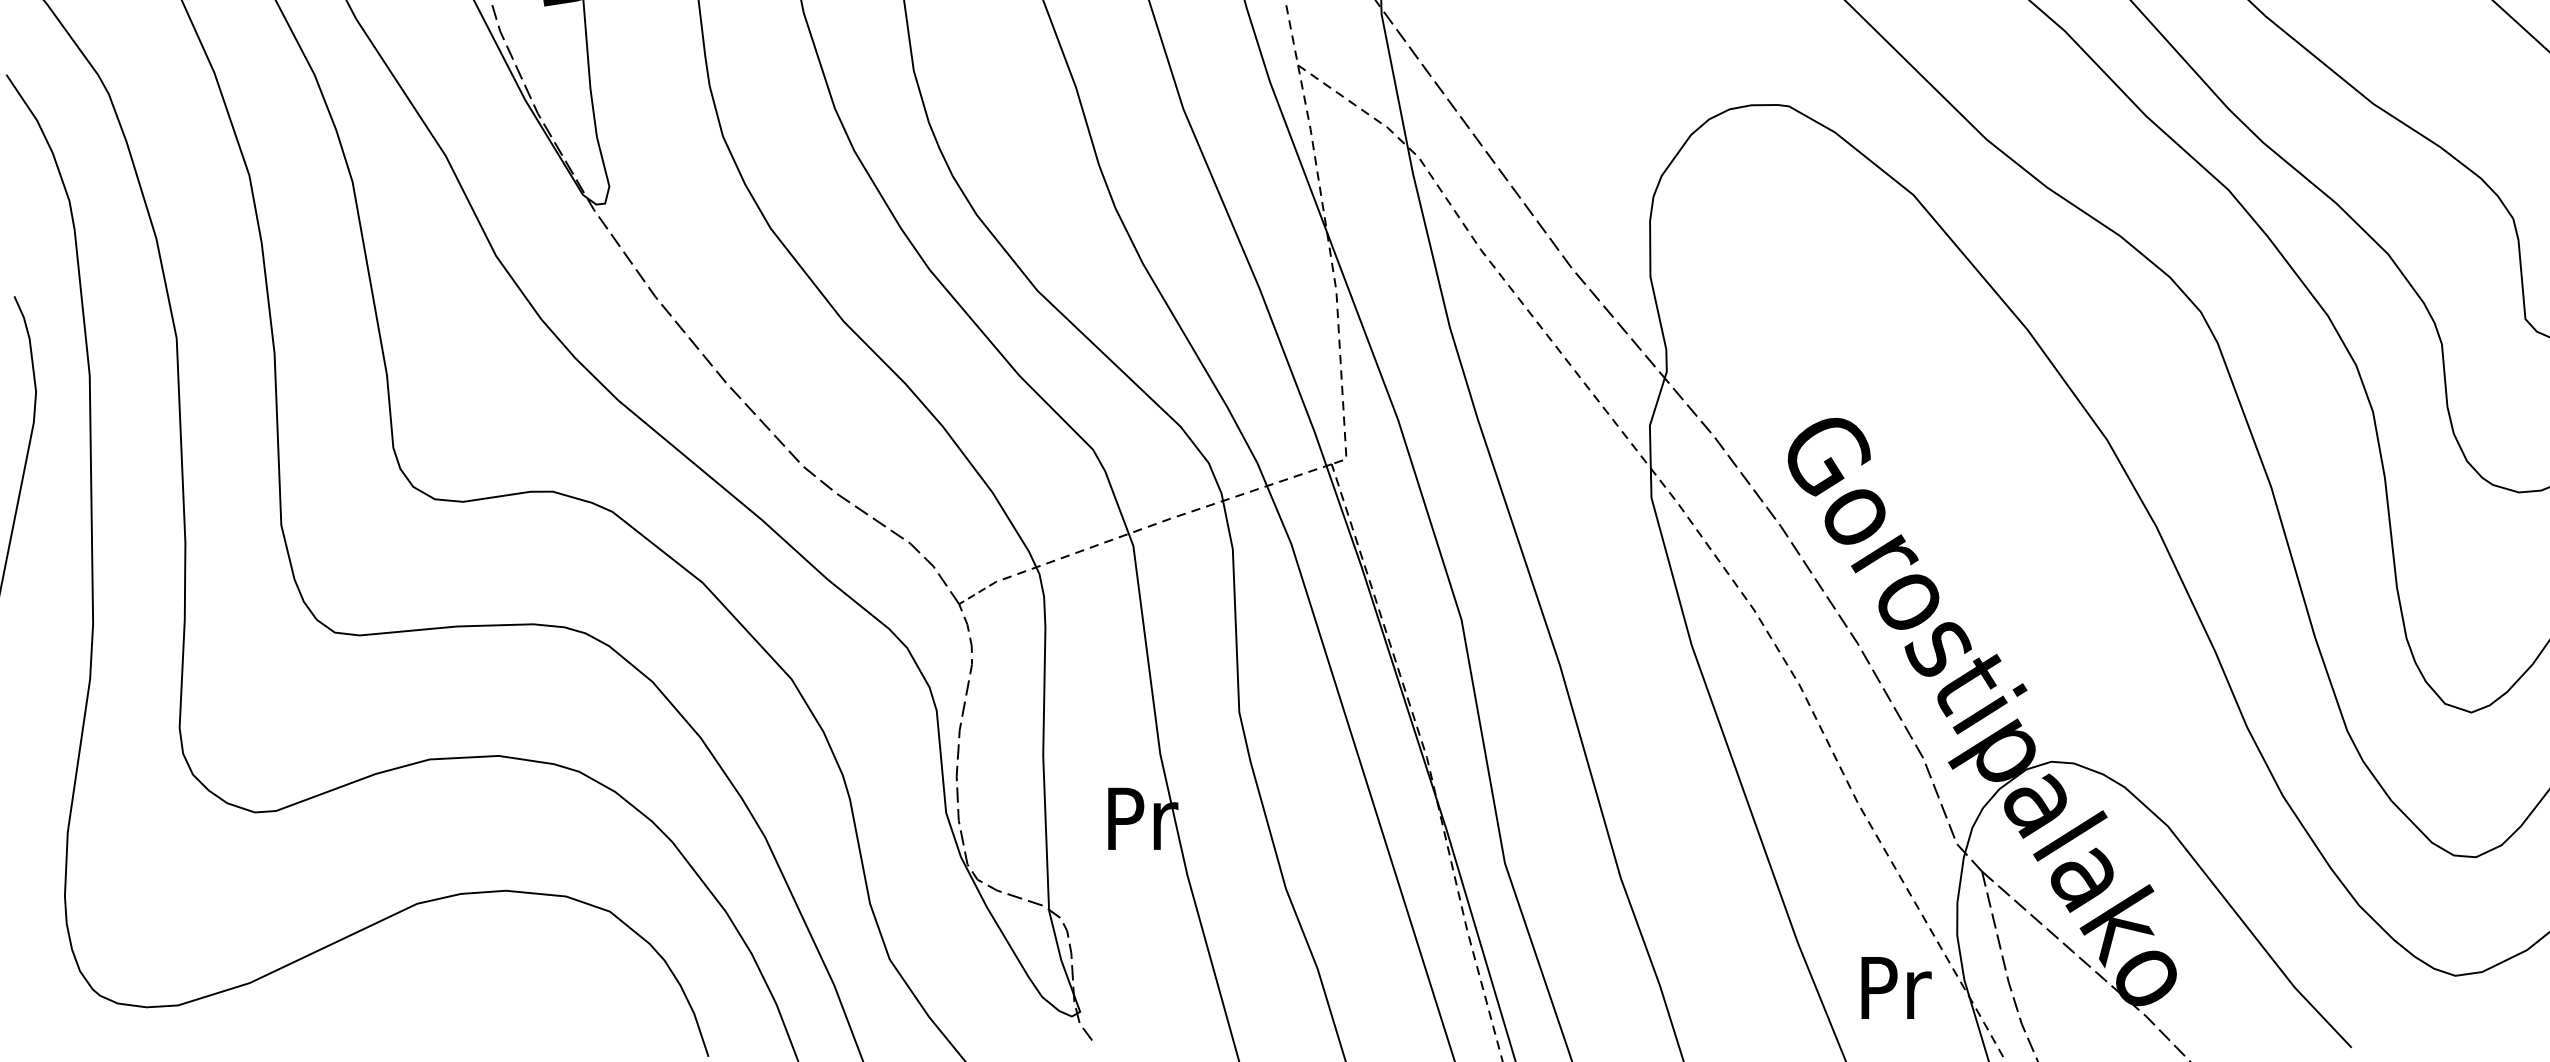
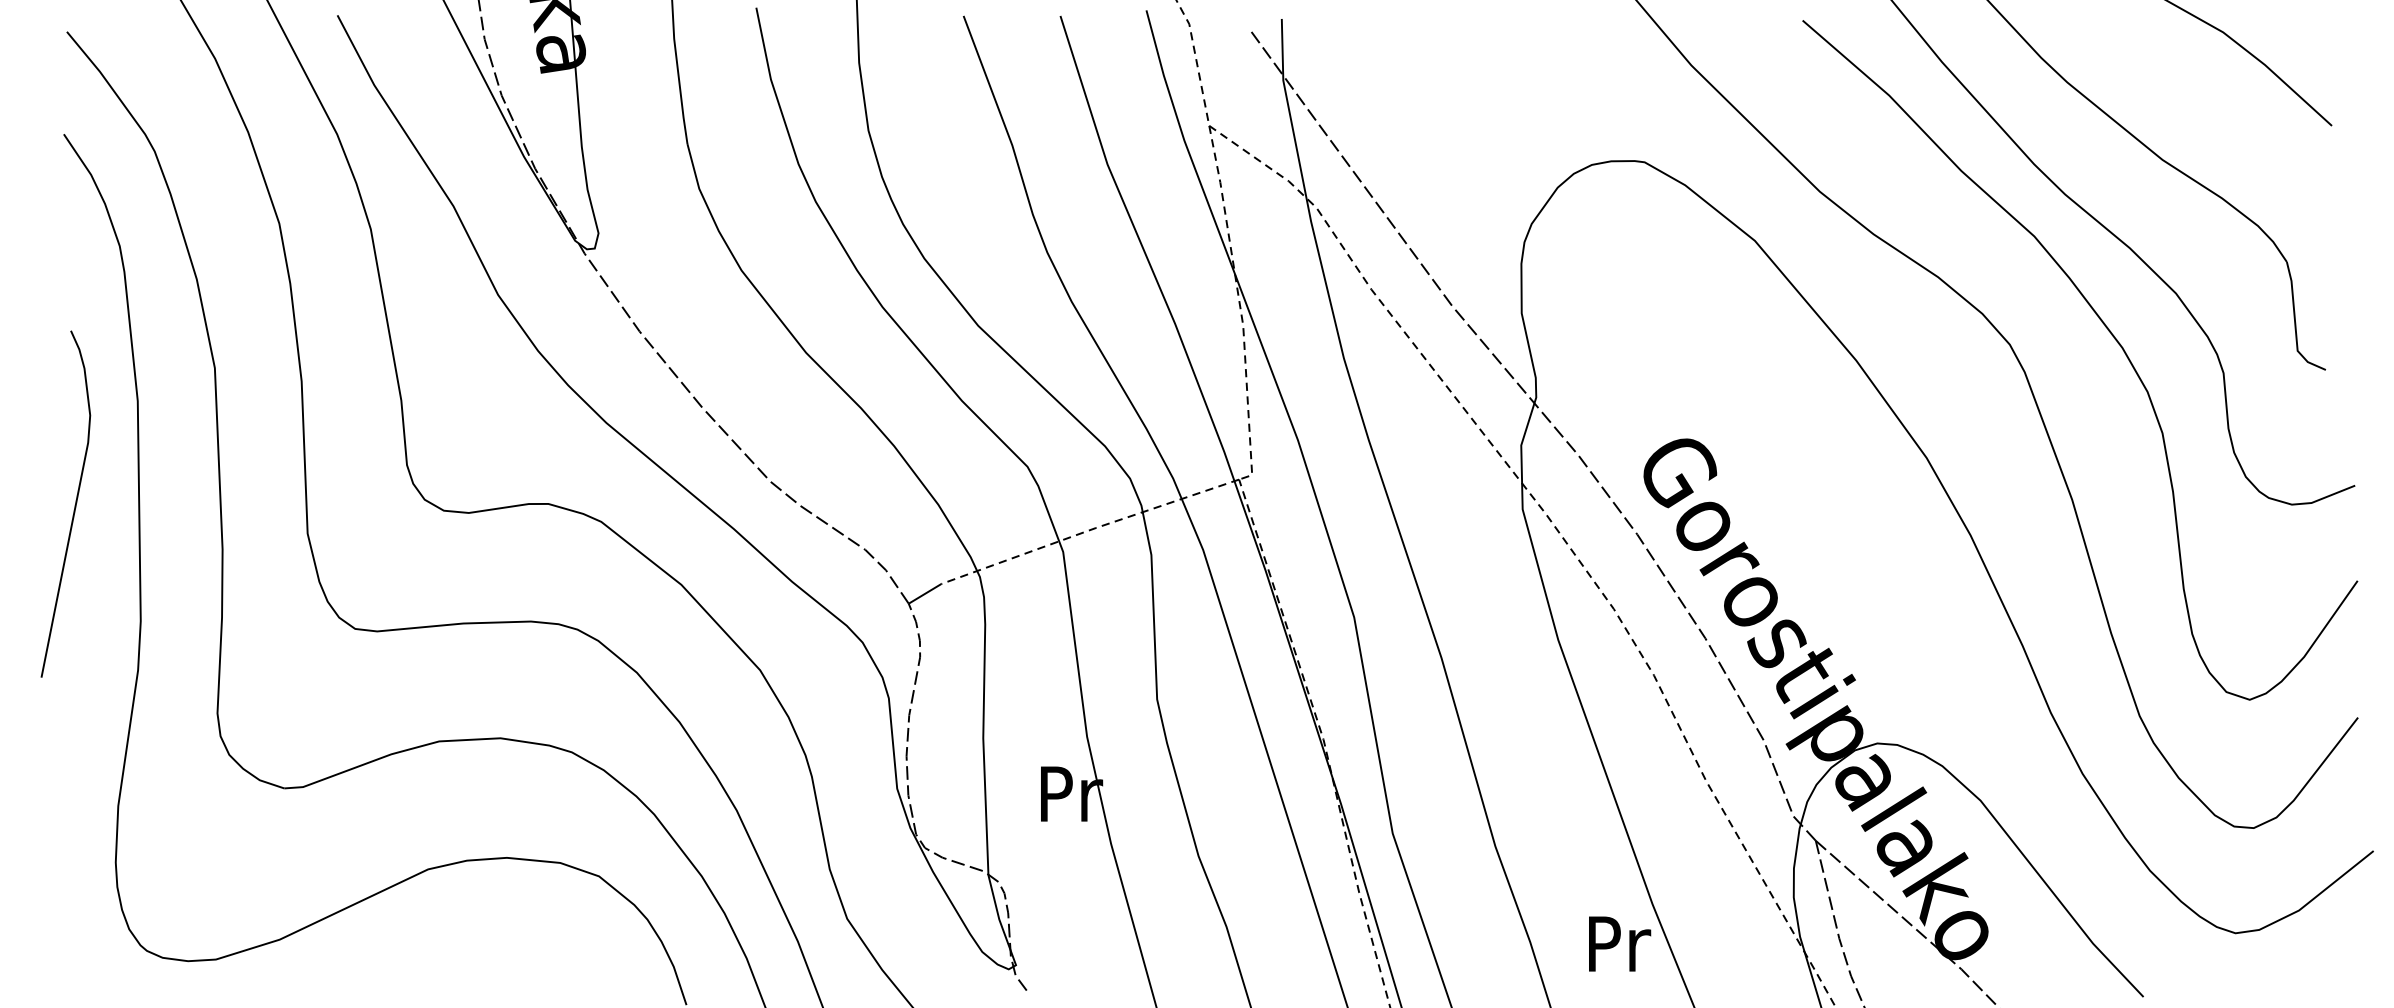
line: (976, 593) -> (924, 594), dashed -> solid
text: (1897, 987) -> (1620, 943), moved

